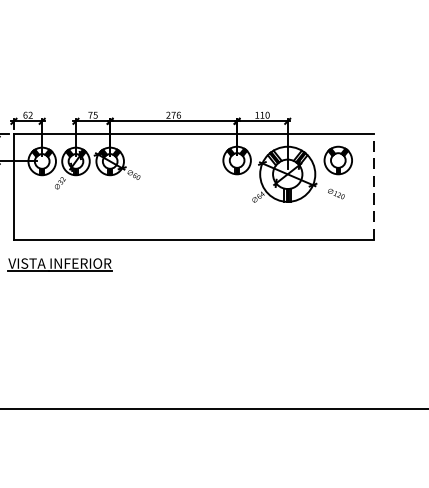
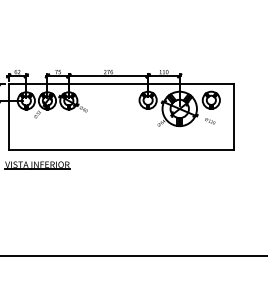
line: (373, 186) -> (233, 116), dashed -> solid

